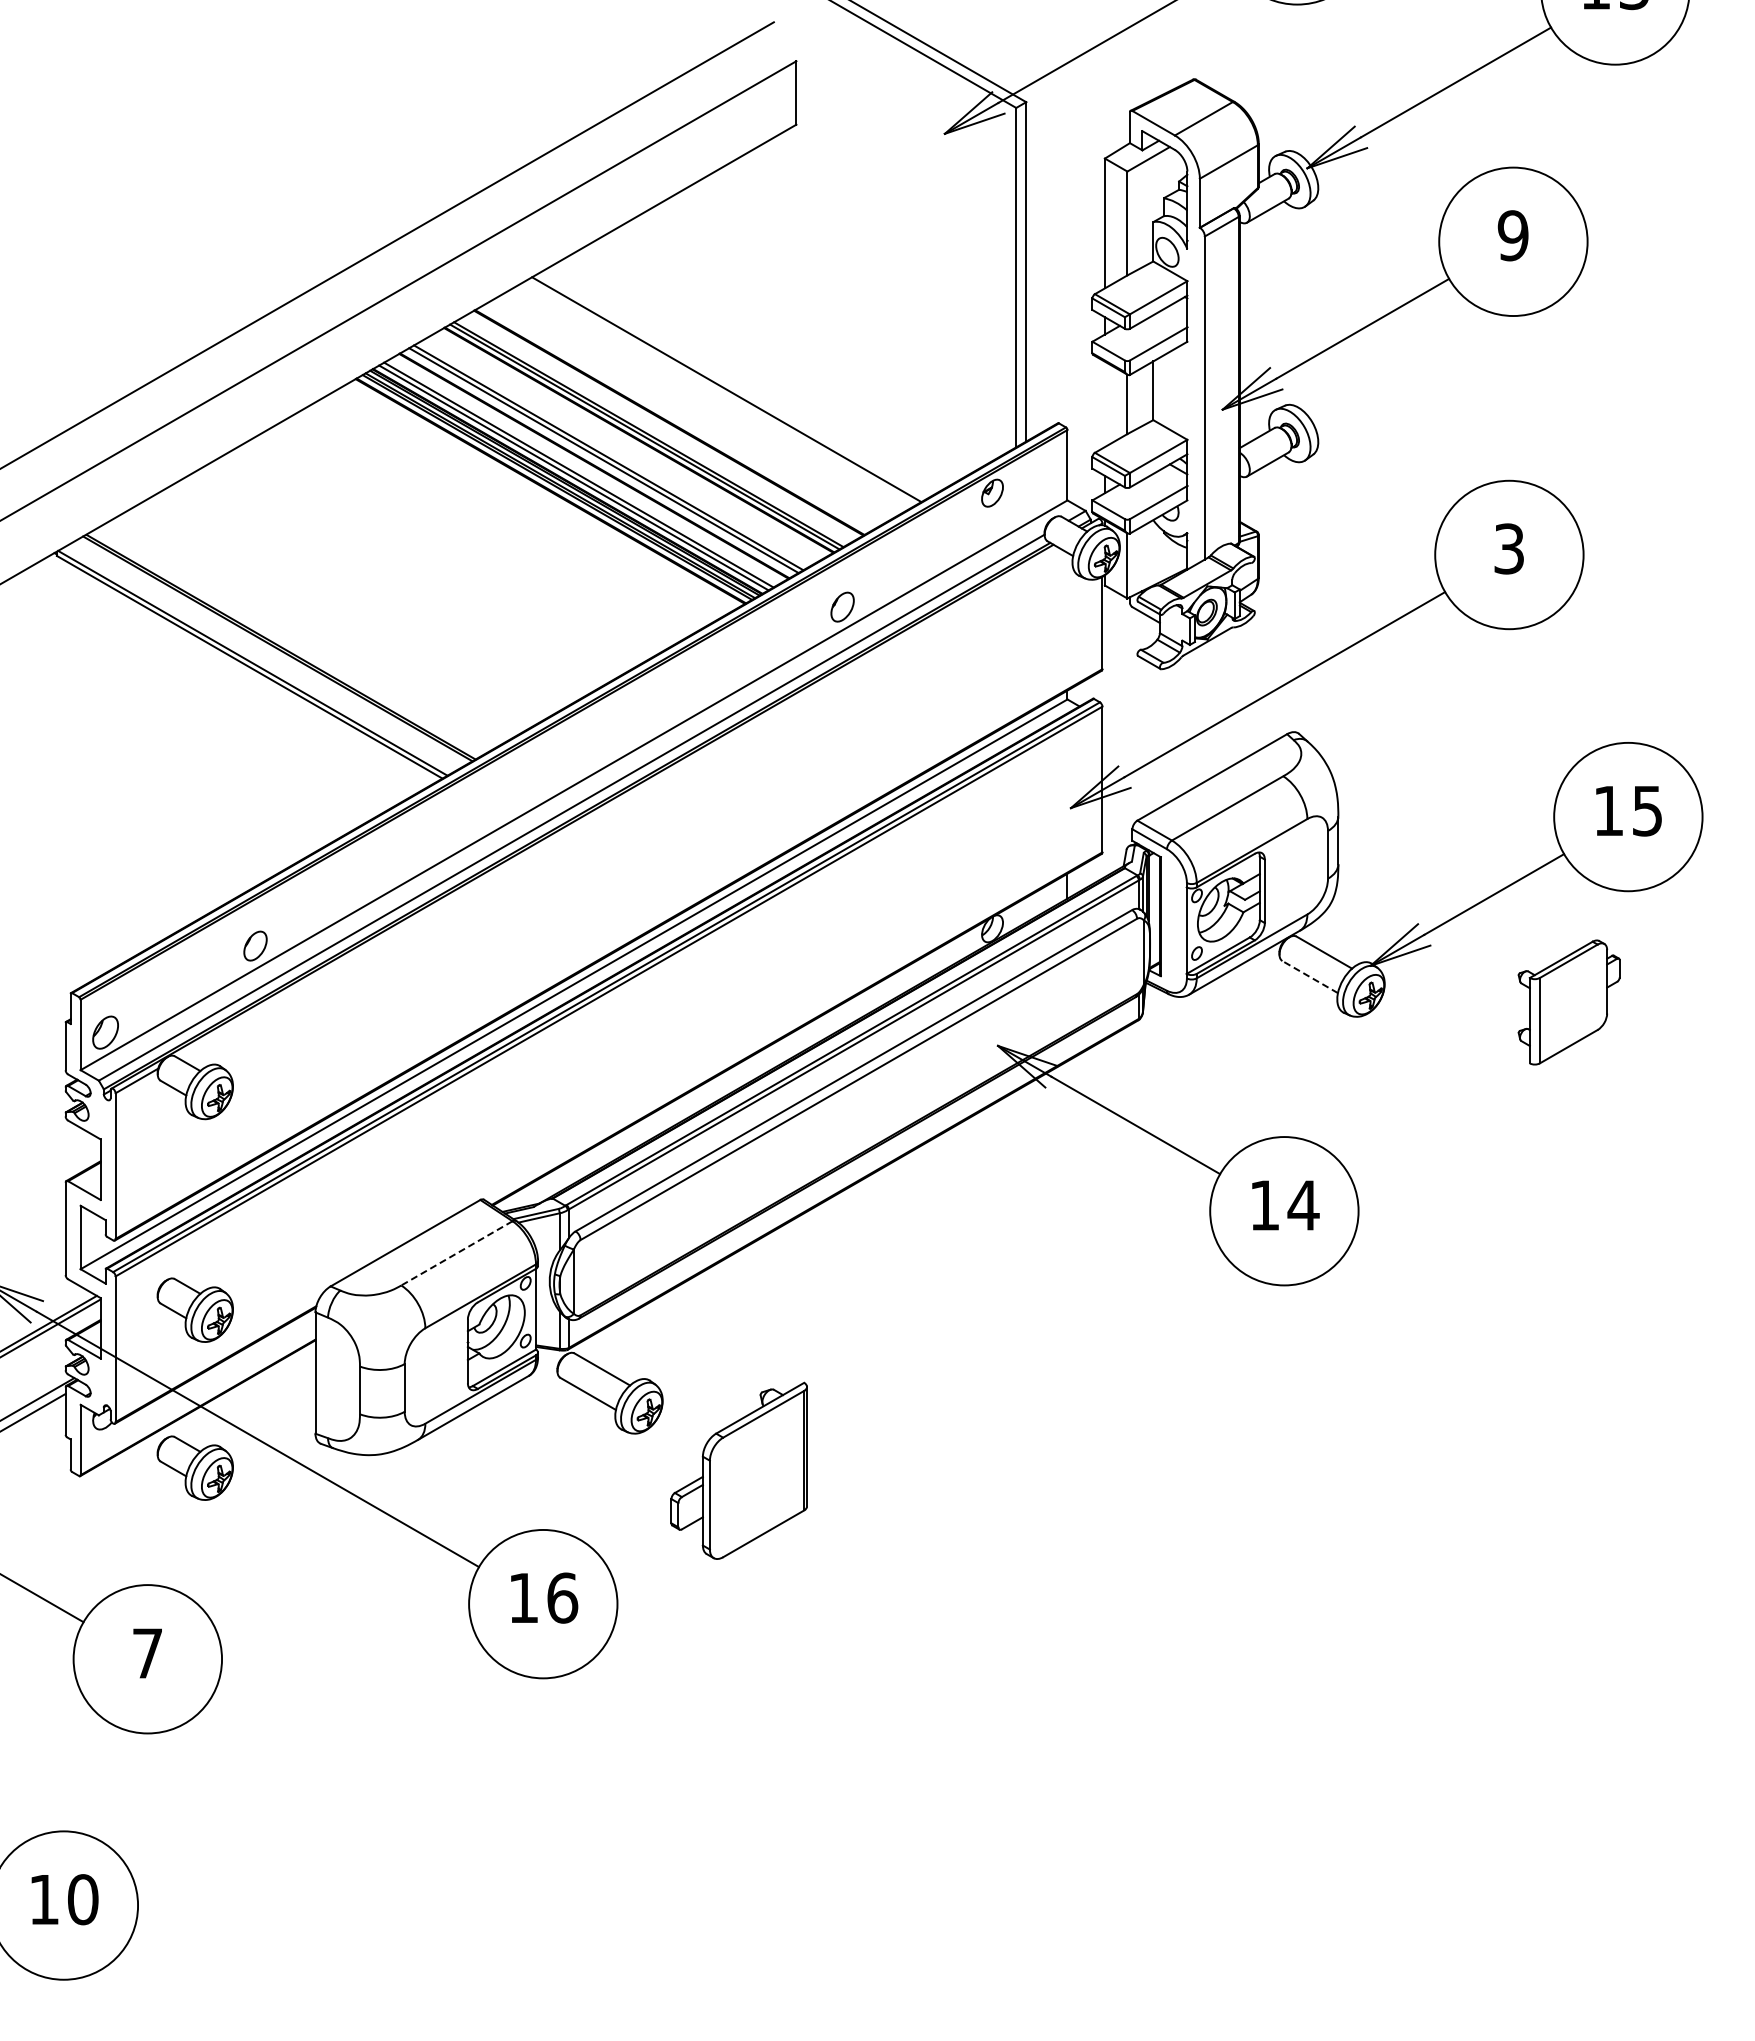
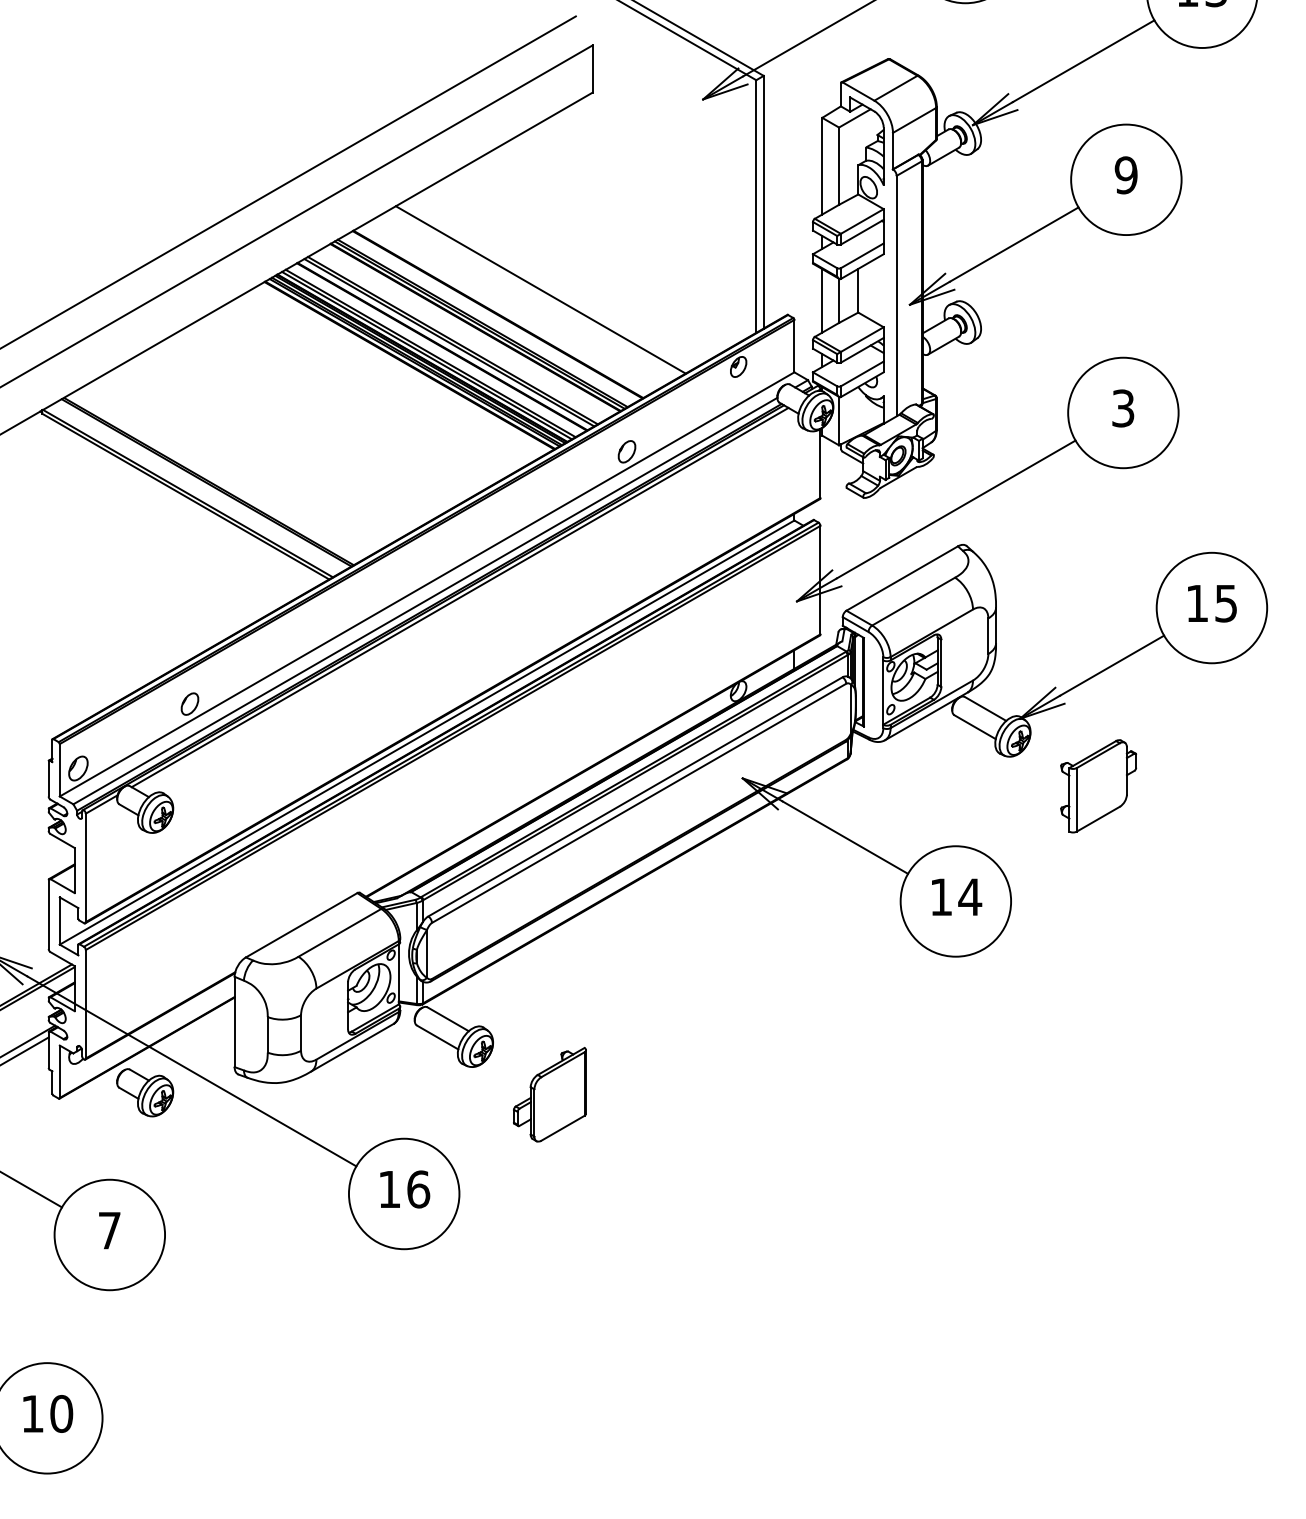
line: (1104, 404) -> (821, 300), added
line: (618, 802) -> (460, 597), added
line: (1309, 976) -> (974, 726), dashed -> solid
part: (1568, 1002) -> (1098, 786), moved
line: (456, 1253) -> (339, 932), dashed -> solid
part: (194, 1309) -> (144, 974), removed
part: (738, 1470) -> (549, 1094), size x0.71

